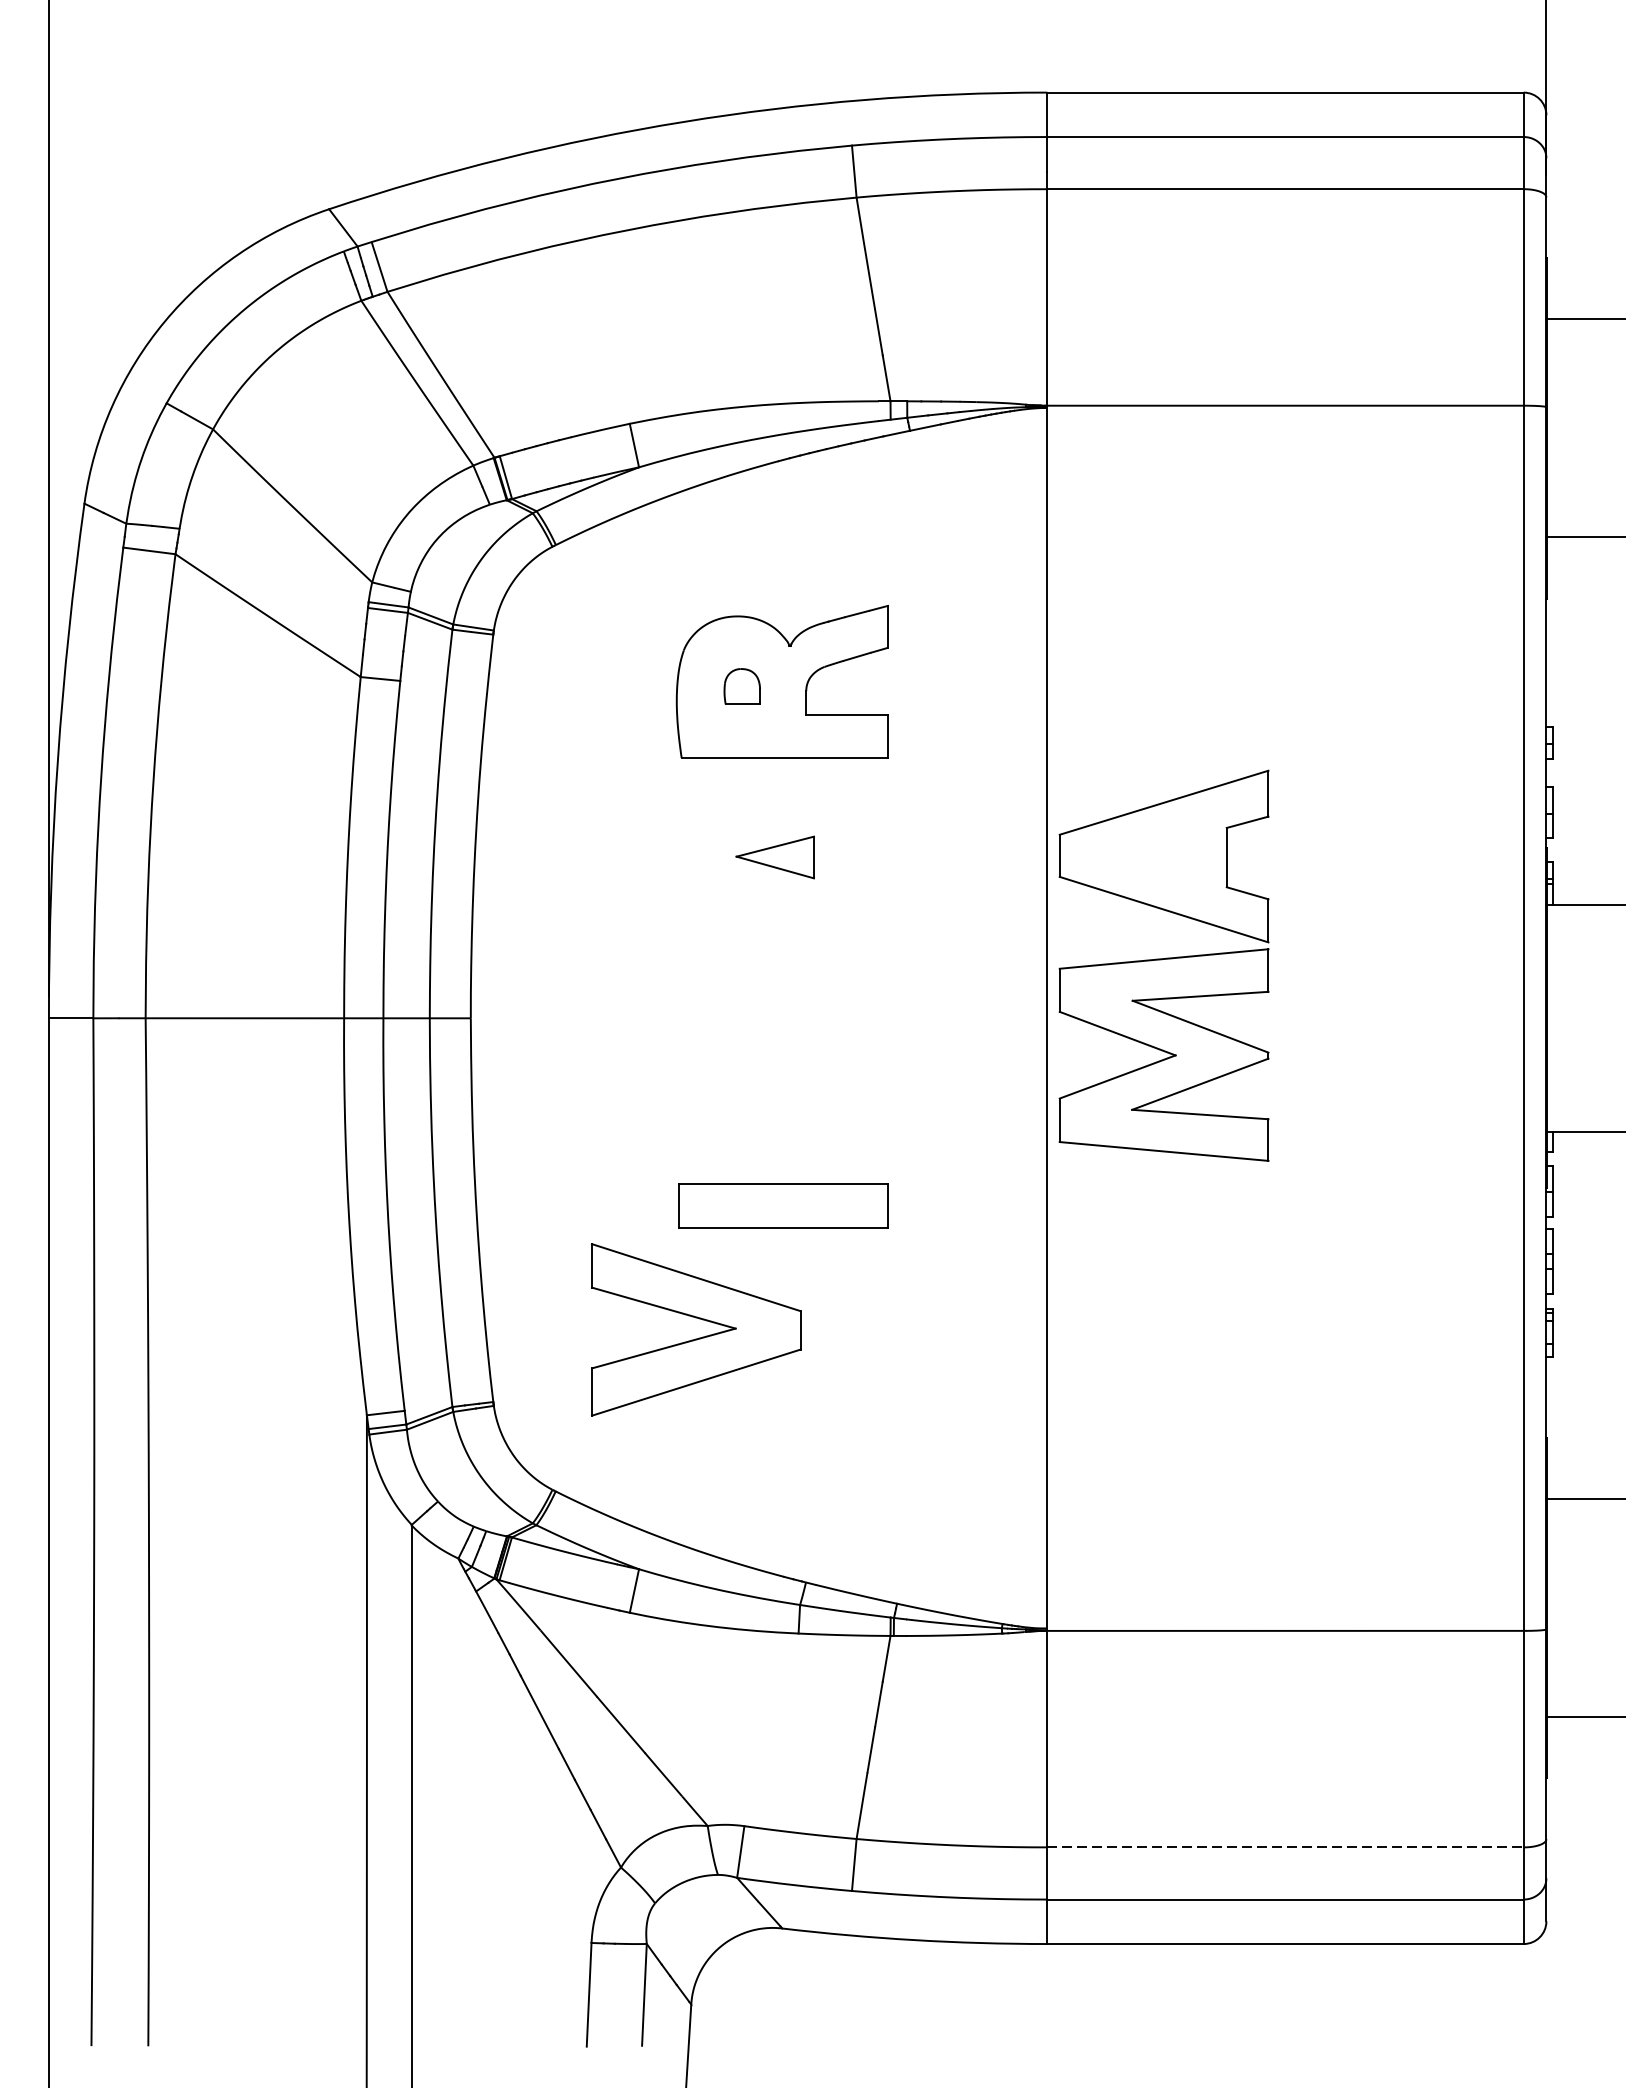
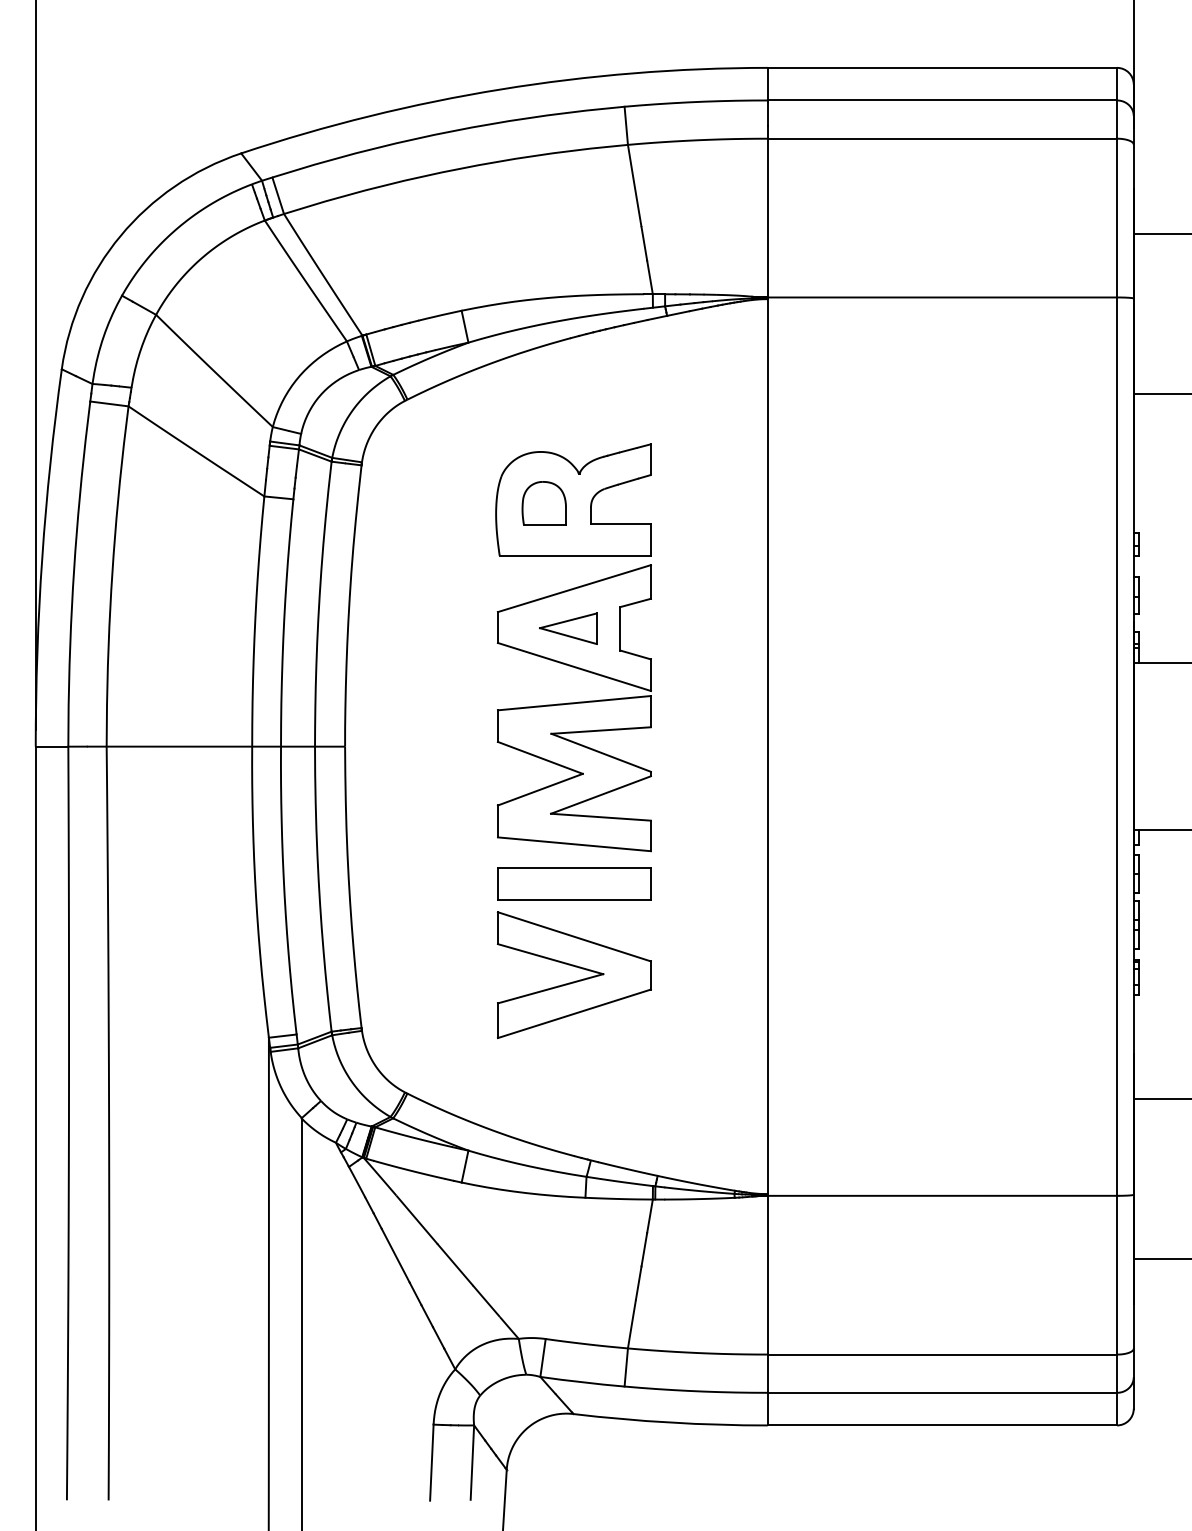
part: (741, 686) -> (543, 503), size x1.67
part: (1162, 966) -> (573, 708), moved
part: (695, 1330) -> (573, 975), moved
line: (1285, 1847) -> (942, 1354), dashed -> solid

